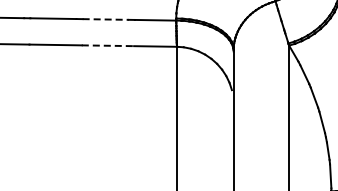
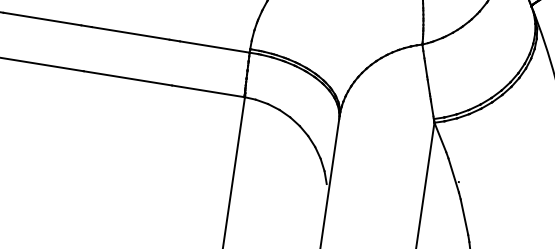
line: (106, 19) -> (132, 33), dashed -> solid
line: (108, 45) -> (128, 78), dashed -> solid

